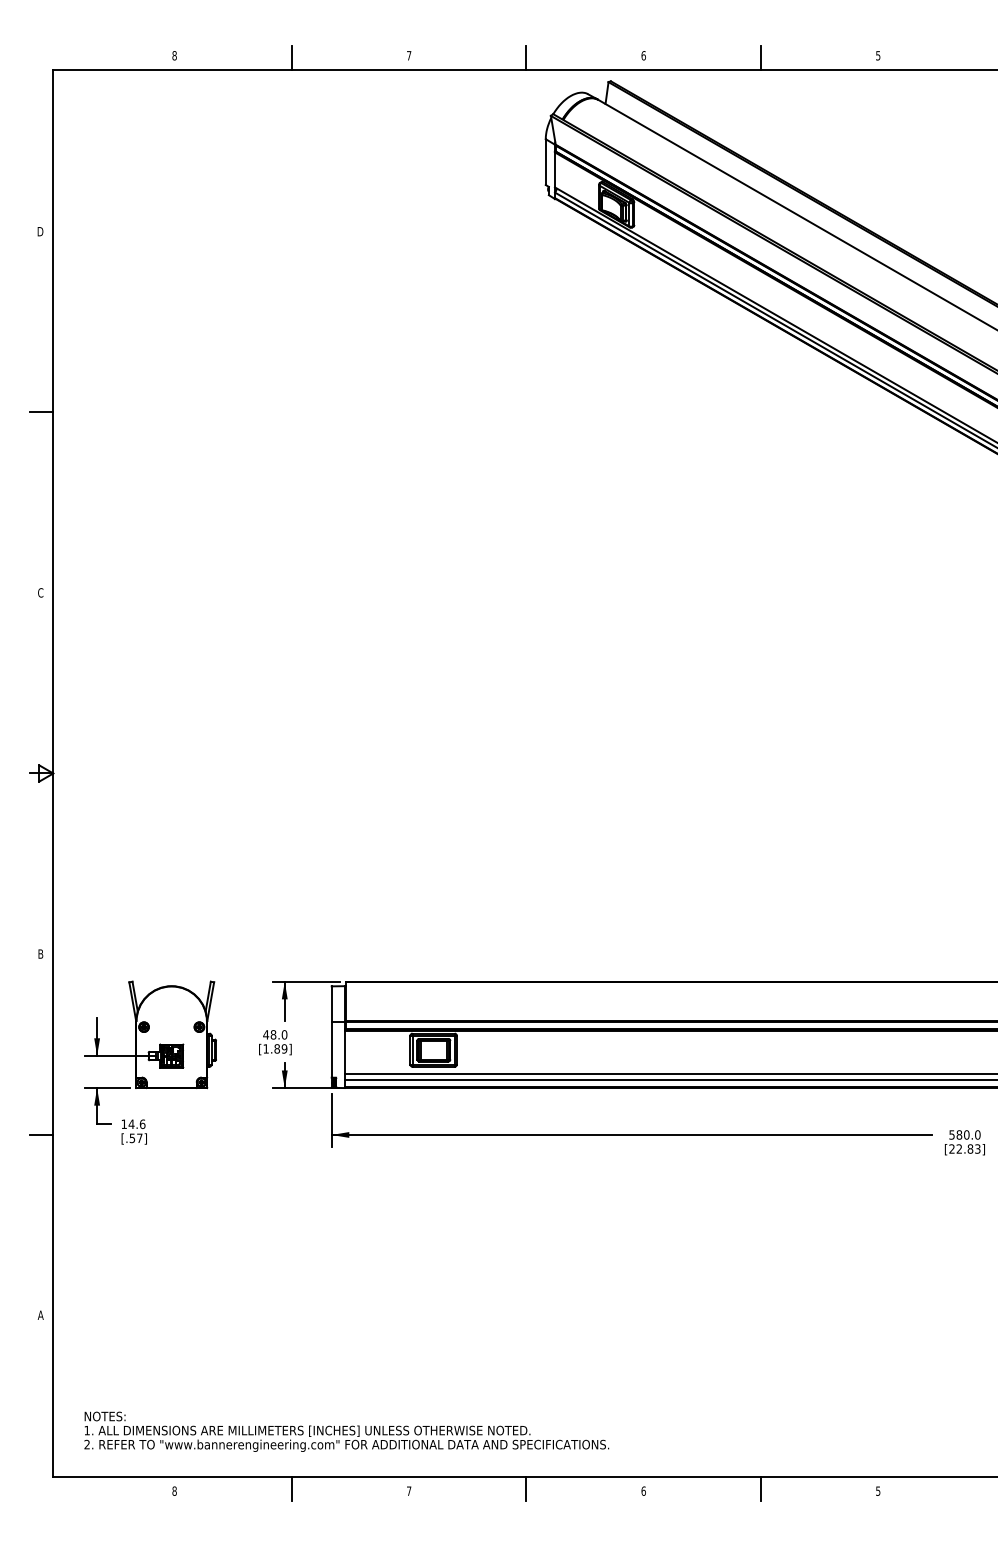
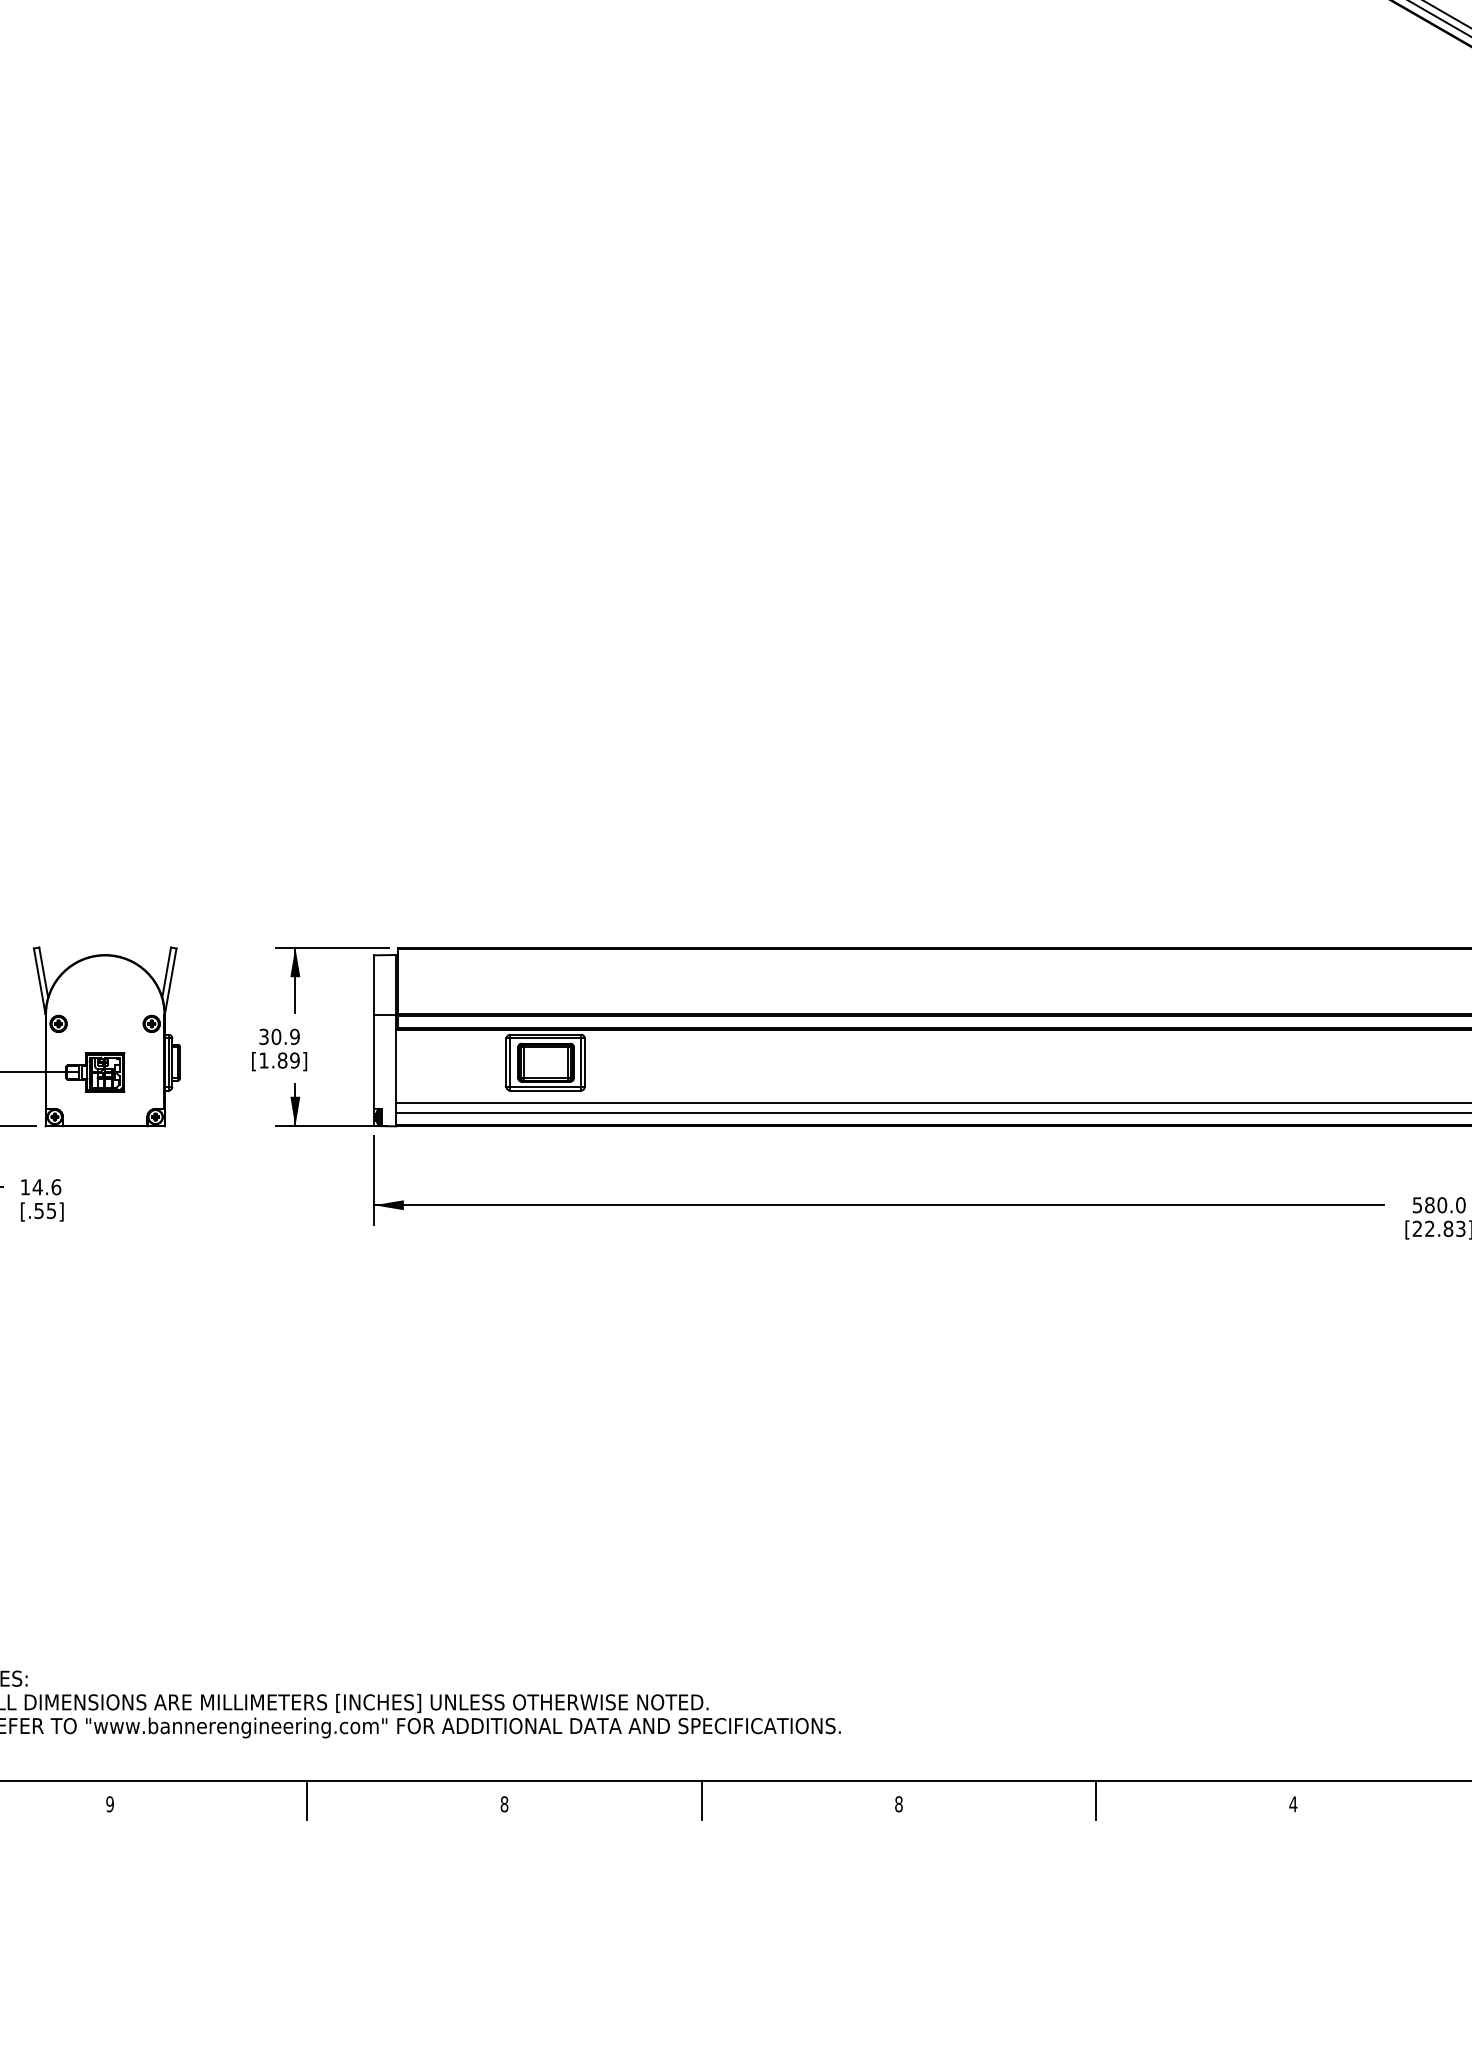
text: (275, 1034) -> (279, 1036), 48.0 -> 30.9
text: (139, 1138) -> (51, 1211), [.57] -> [.55]
text: (174, 1490) -> (109, 1803), 8 -> 9
text: (409, 1490) -> (505, 1803), 7 -> 8
text: (643, 1490) -> (898, 1803), 6 -> 8
text: (877, 1490) -> (1292, 1803), 5 -> 4

